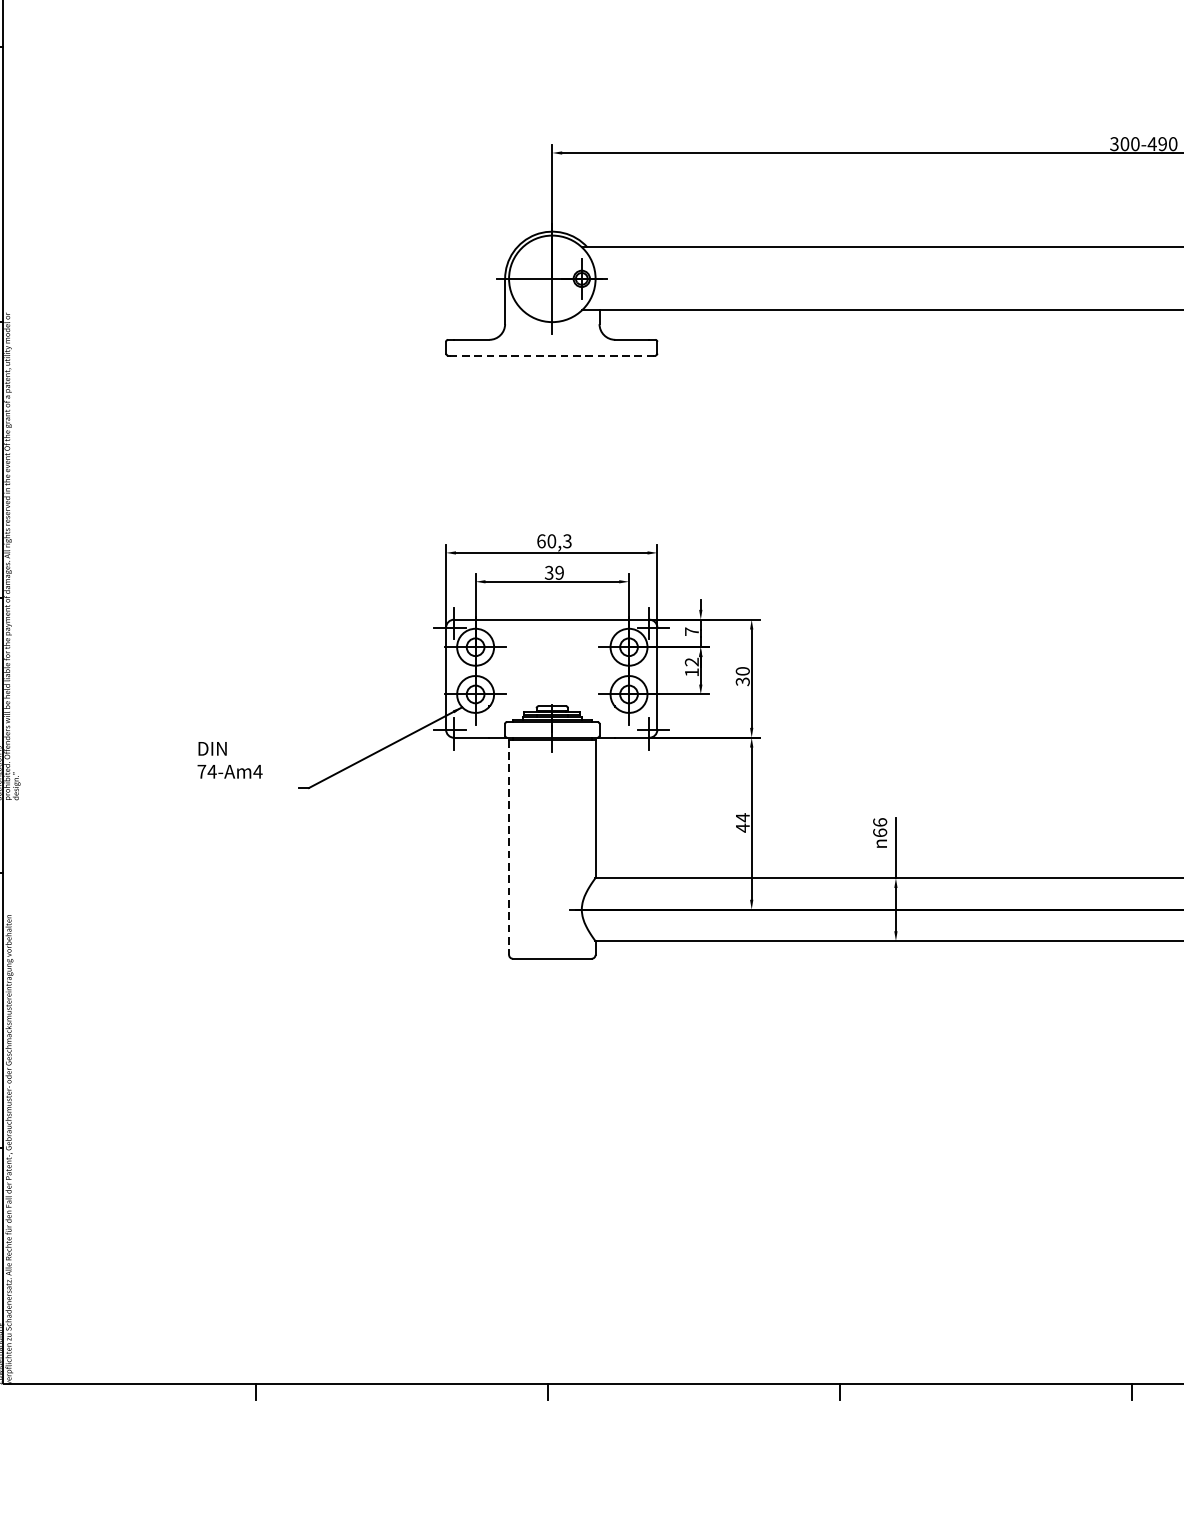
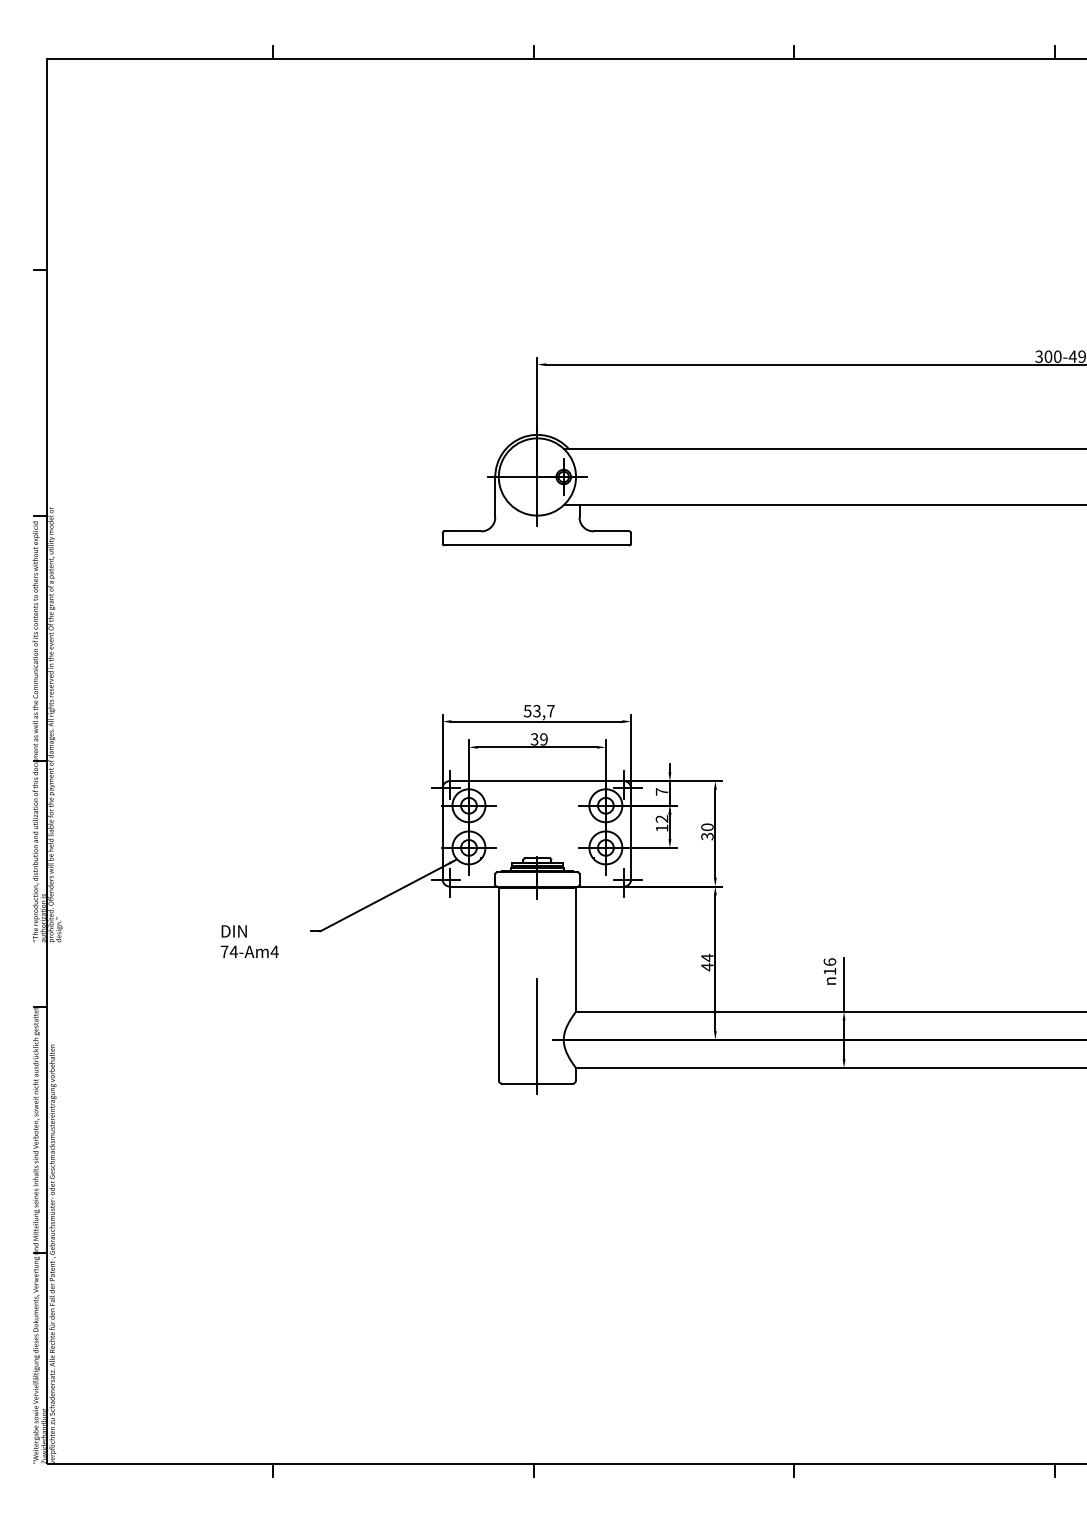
line: (552, 355) -> (537, 545), dashed -> solid
text: (553, 540) -> (538, 710), 60,3 -> 53,7
text: (229, 760) -> (249, 941), moved
text: (879, 832) -> (829, 971), 66 -> 16
line: (508, 847) -> (498, 984), dashed -> solid
line: (552, 905) -> (537, 1036), added

